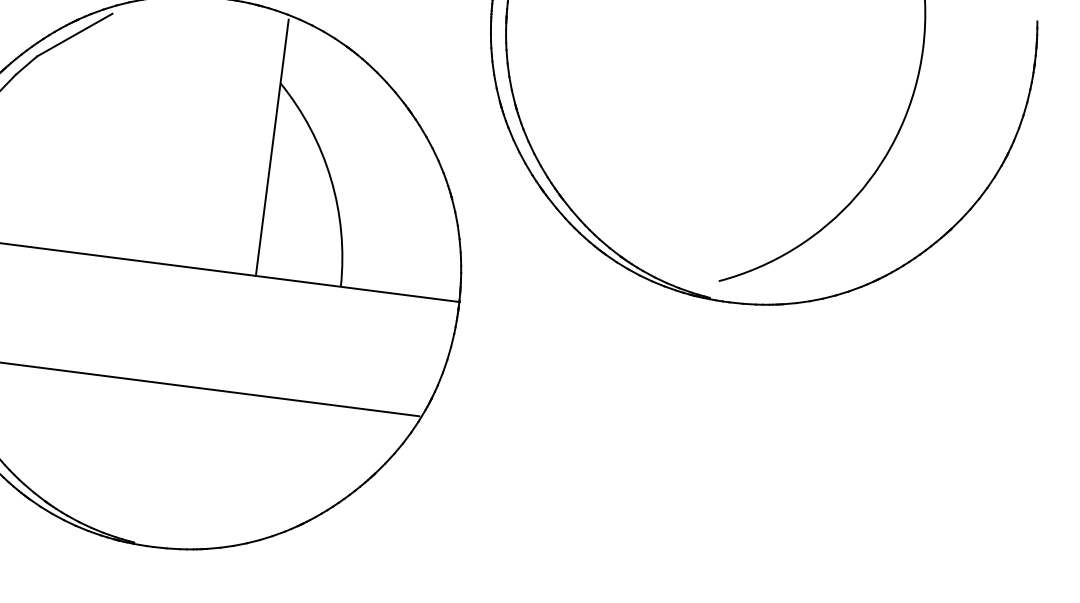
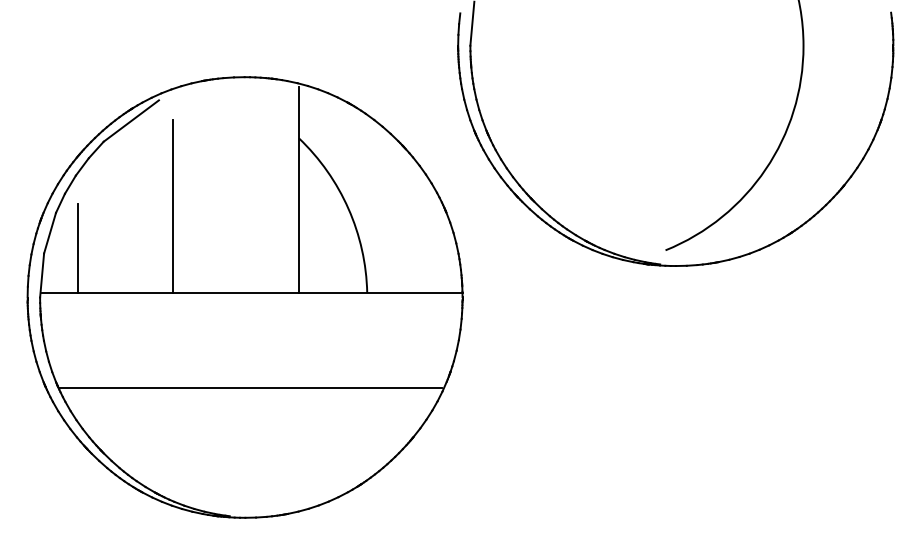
line: (113, 148) -> (173, 206), added

